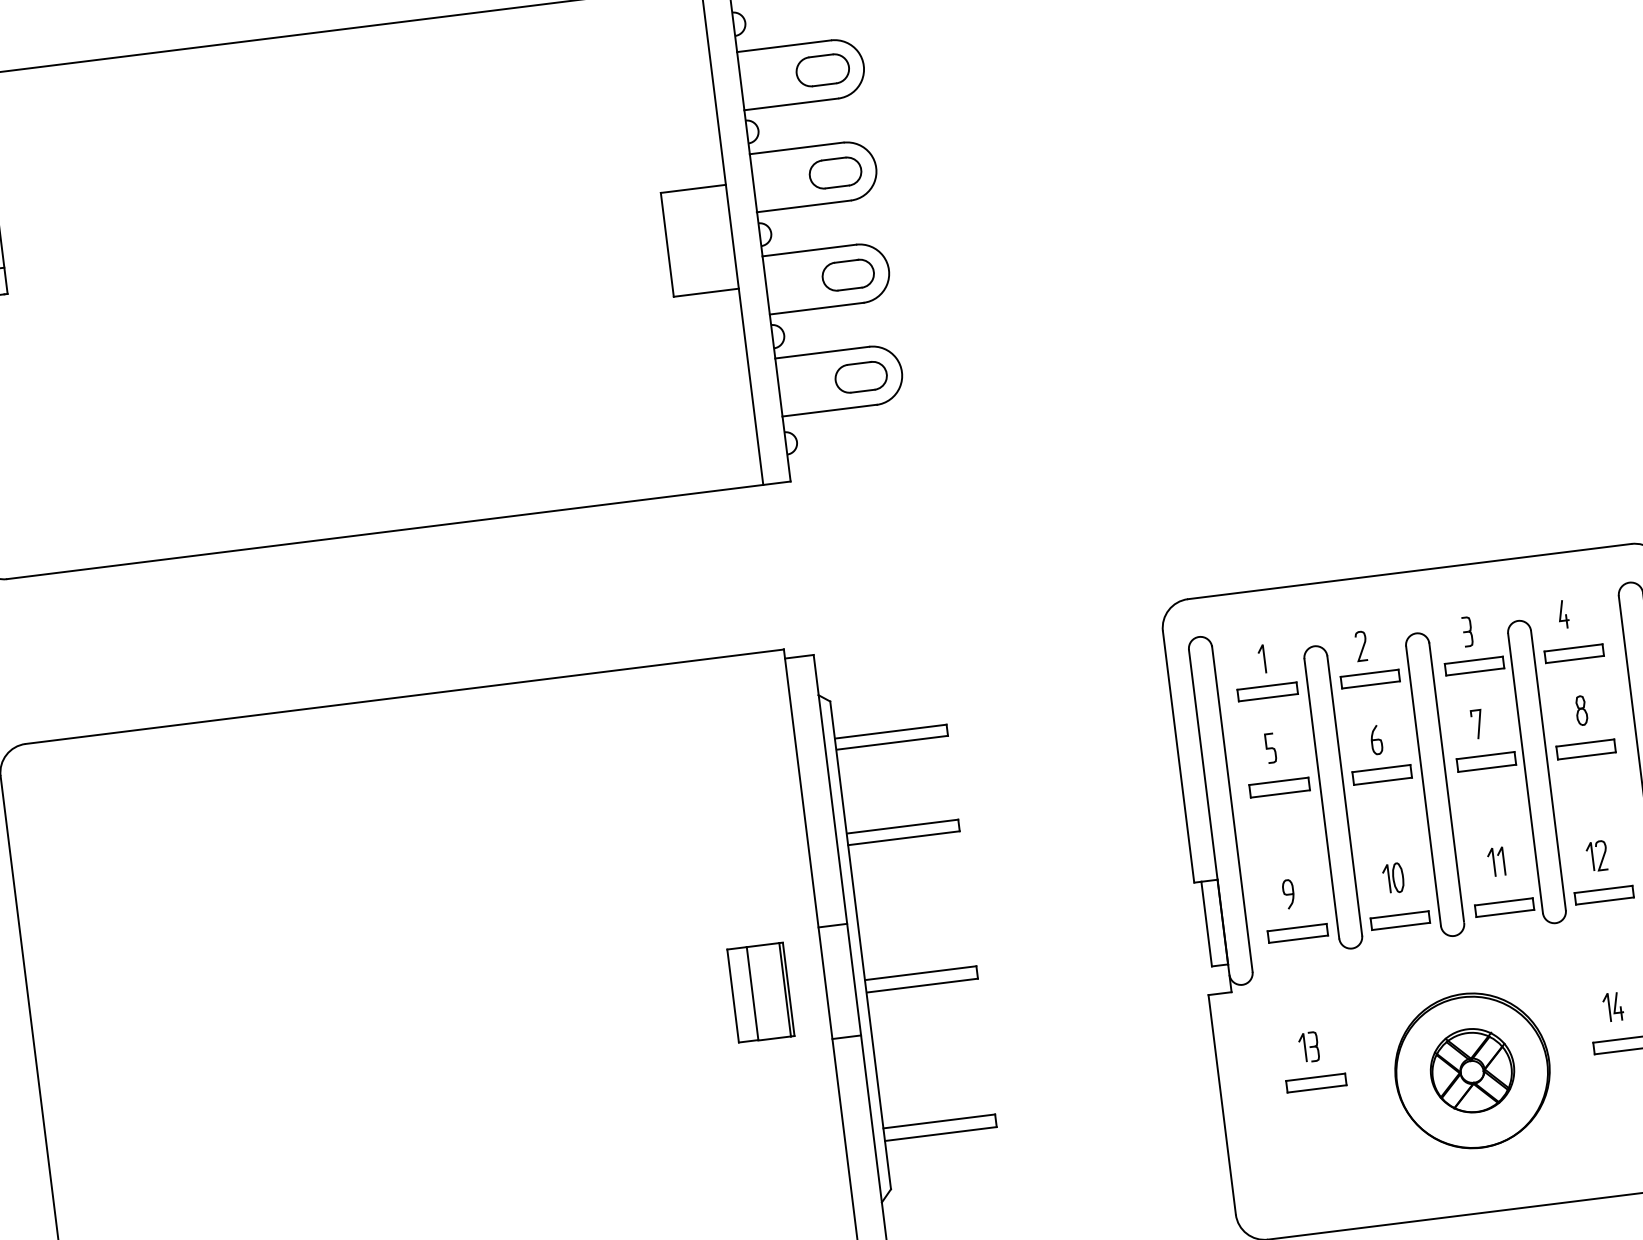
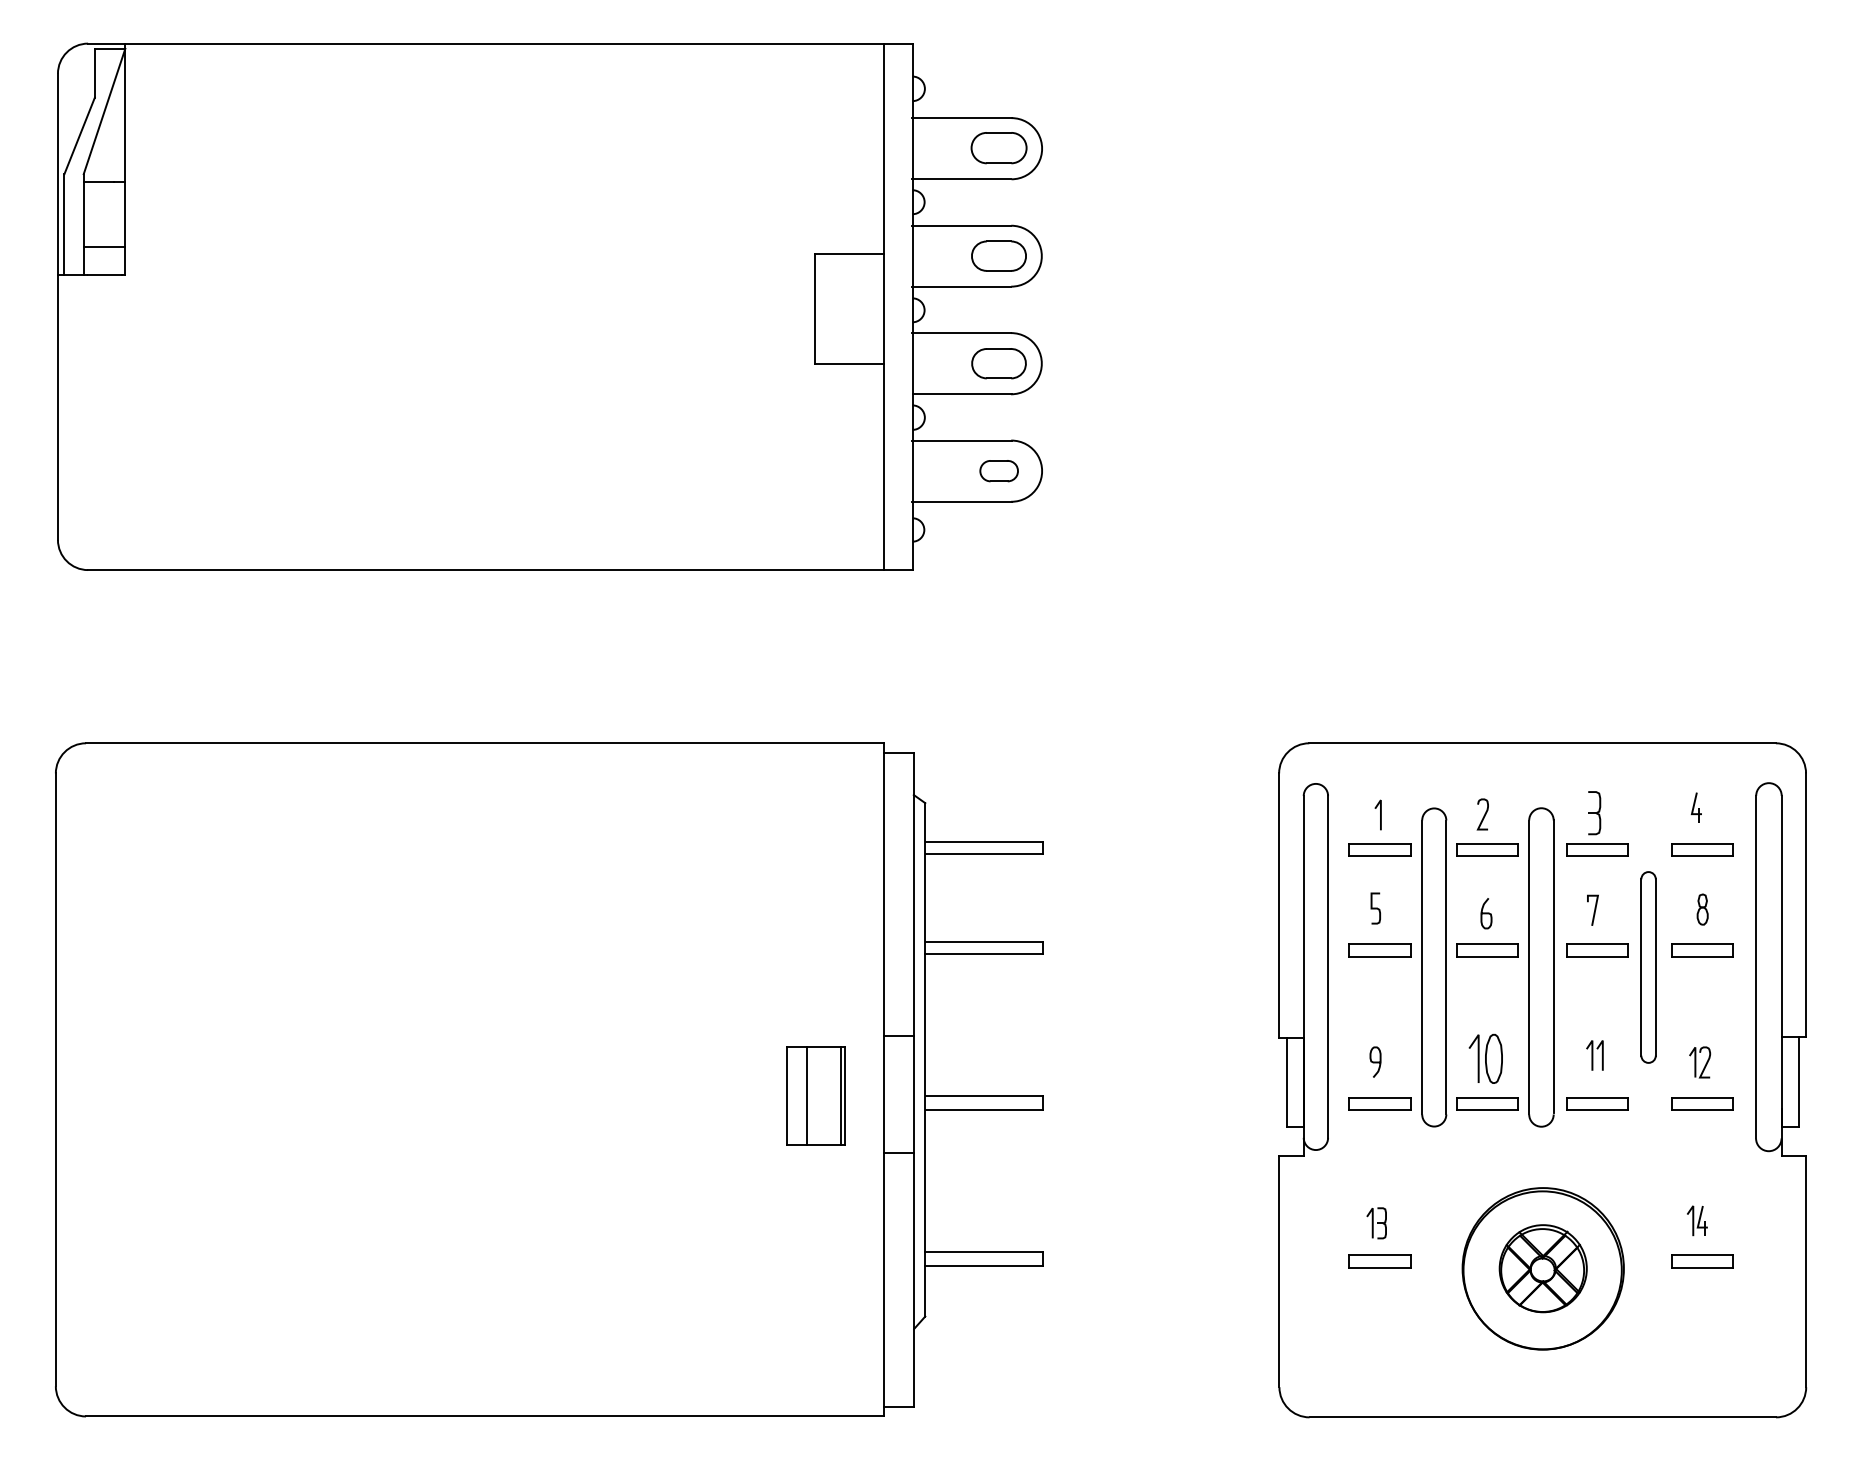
part: (860, 376) -> (998, 470), size x0.7
part: (1467, 632) -> (1594, 813), size x1.4
part: (1536, 772) -> (1648, 967), size x0.6
part: (1393, 878) -> (1486, 1059), size x1.6

